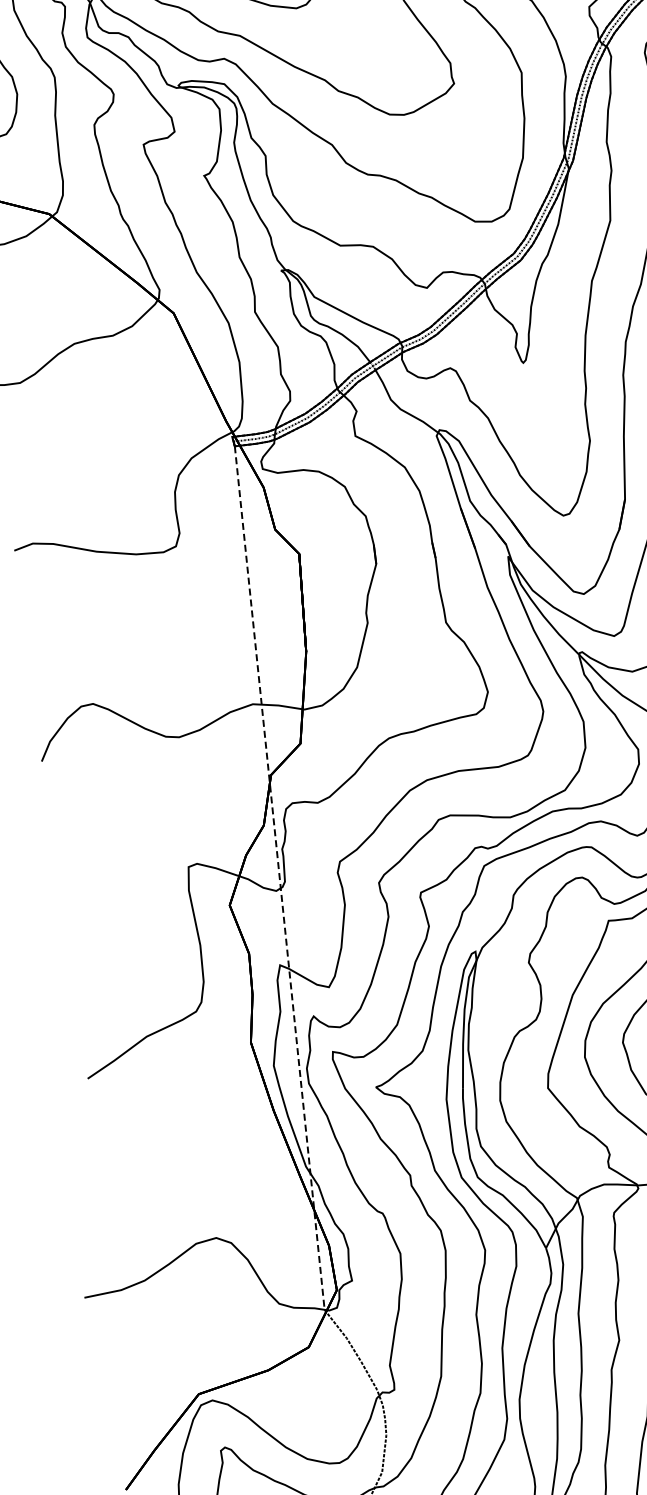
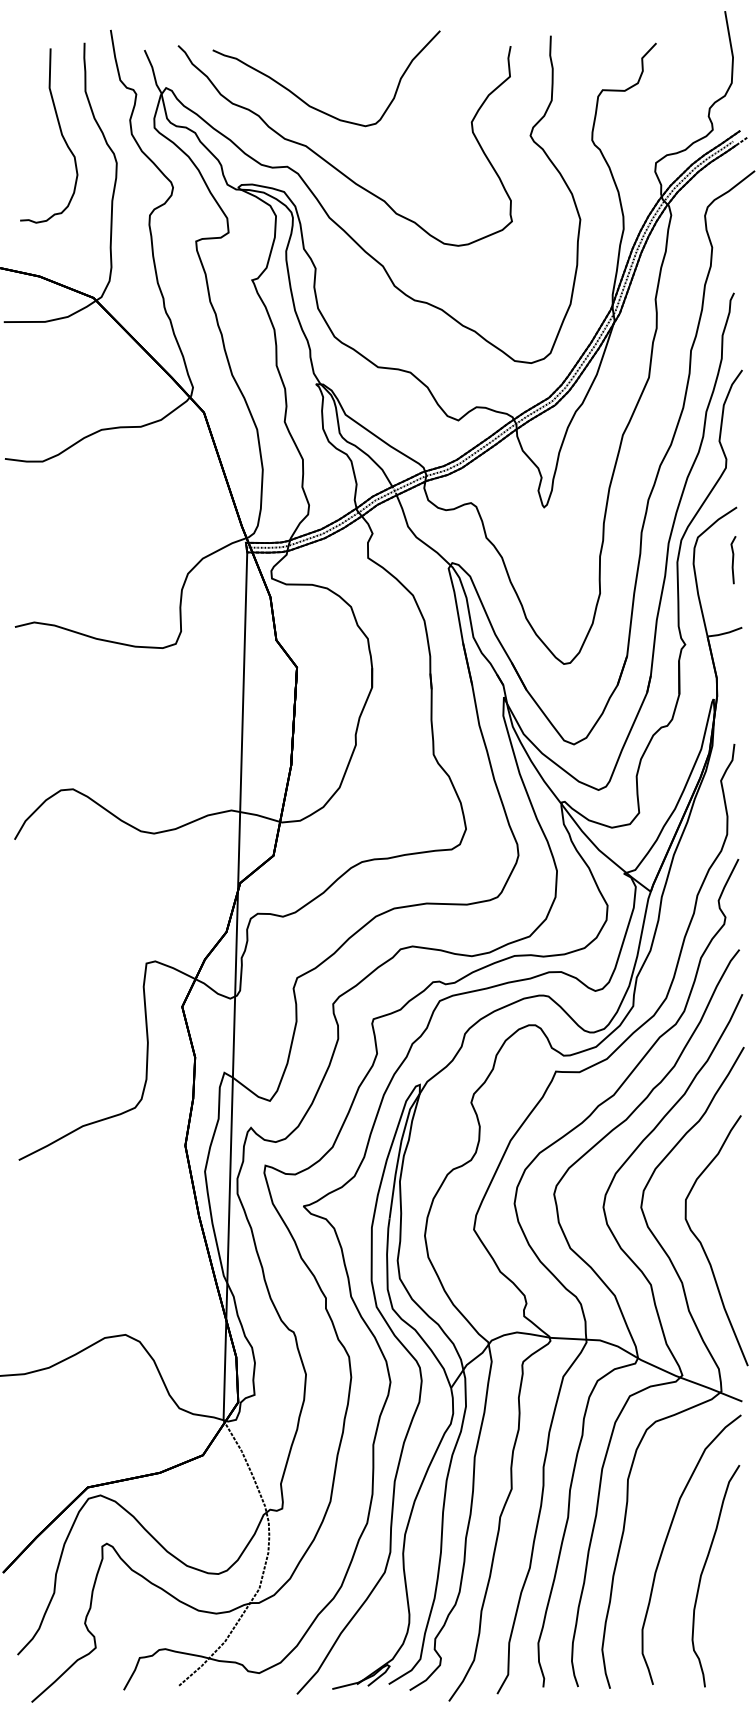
line: (279, 878) -> (235, 986), dashed -> solid

